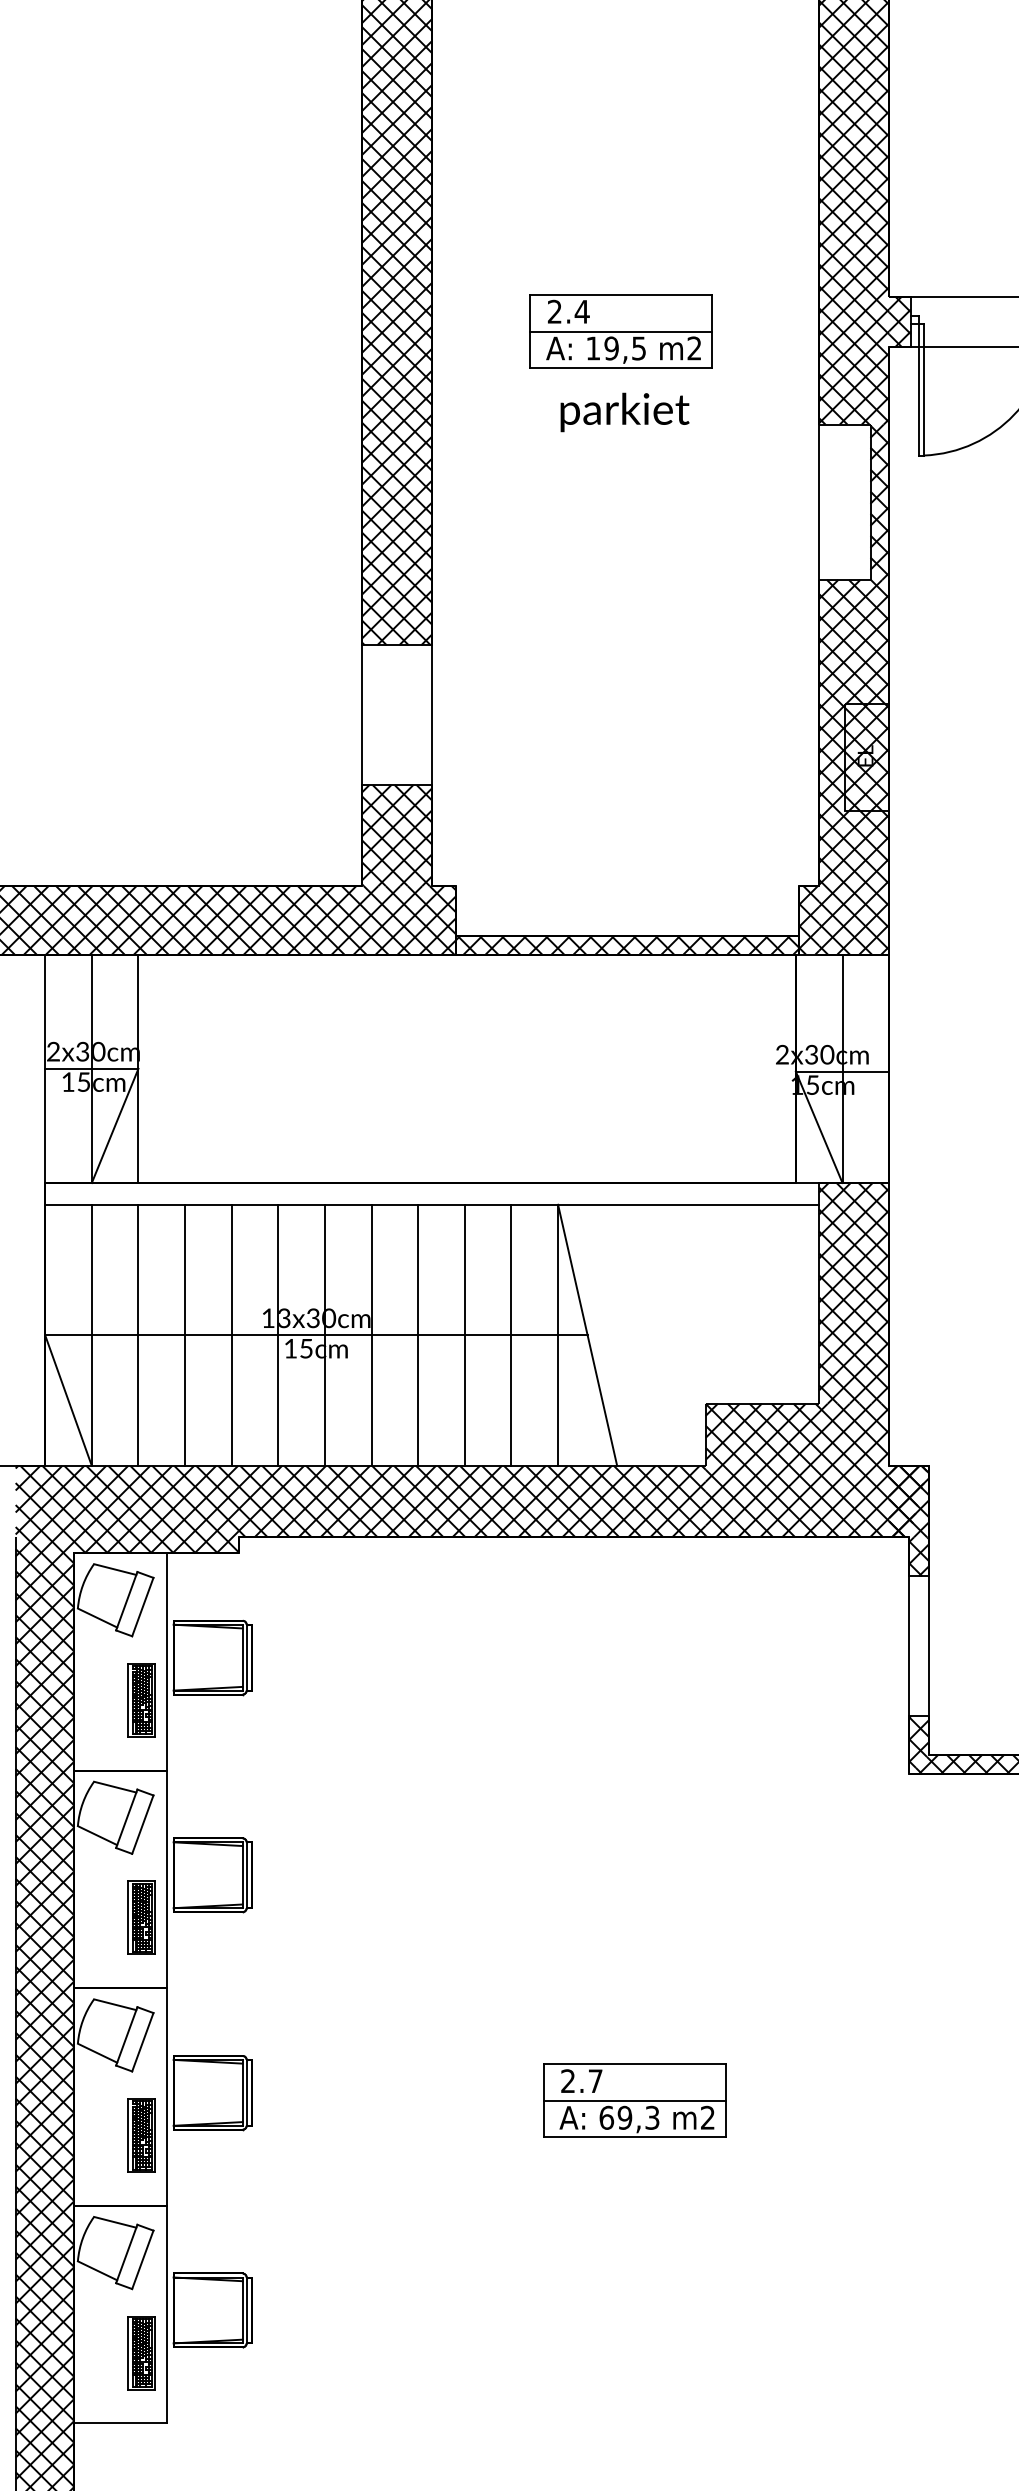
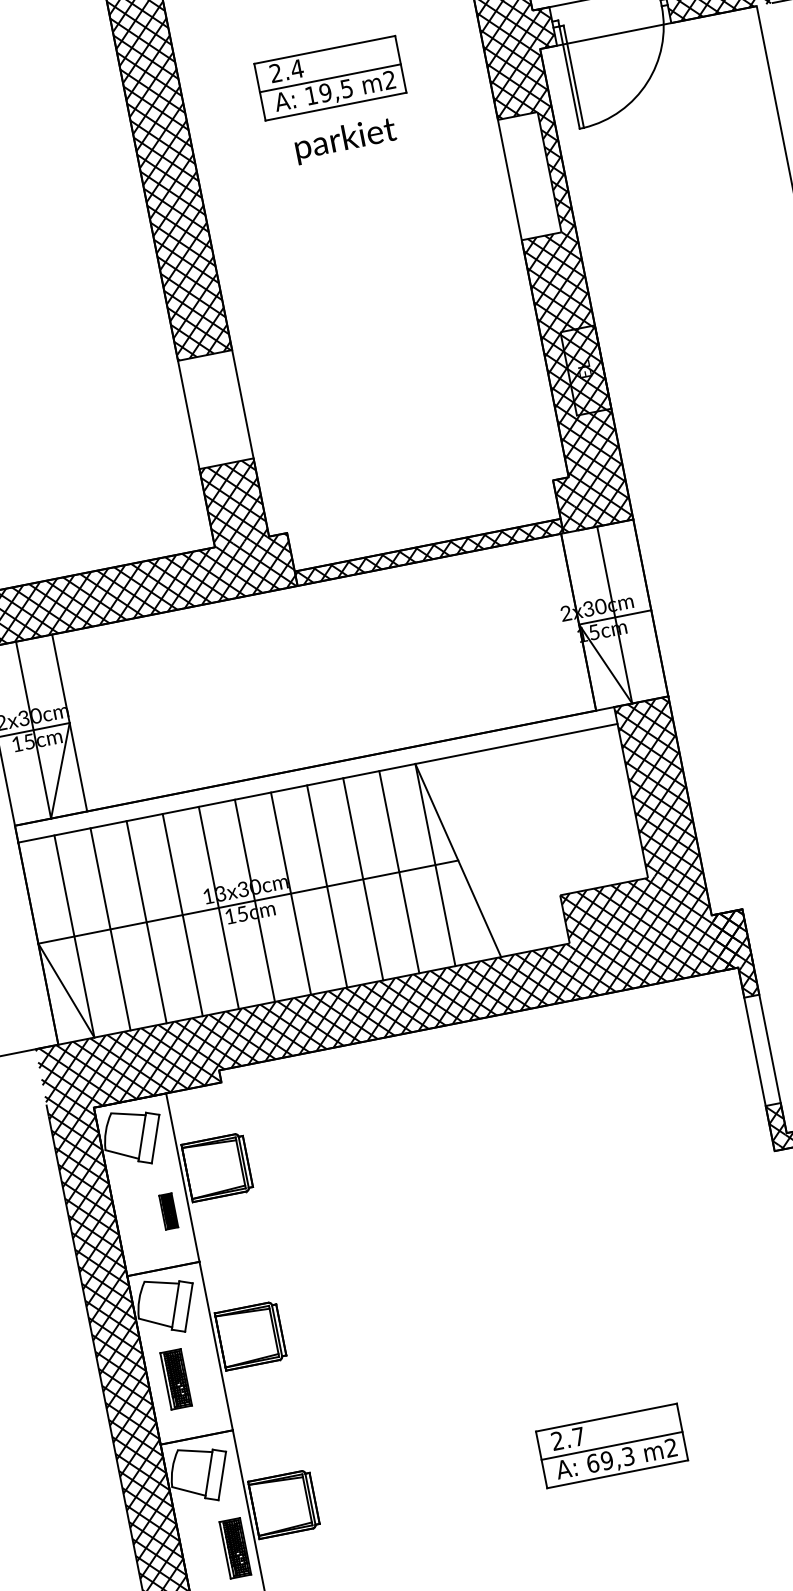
part: (141, 1700) -> (168, 1211), size x0.6
part: (141, 1917) -> (176, 1379), moved

